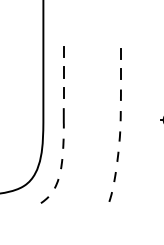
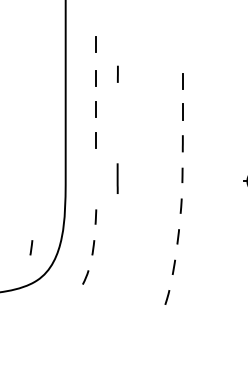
line: (63, 29) -> (96, 44), added
line: (77, 48) -> (117, 73), added
line: (63, 118) -> (117, 178), moved
curve: (20, 164) -> (31, 248), added
curve: (44, 199) -> (67, 301), removed

